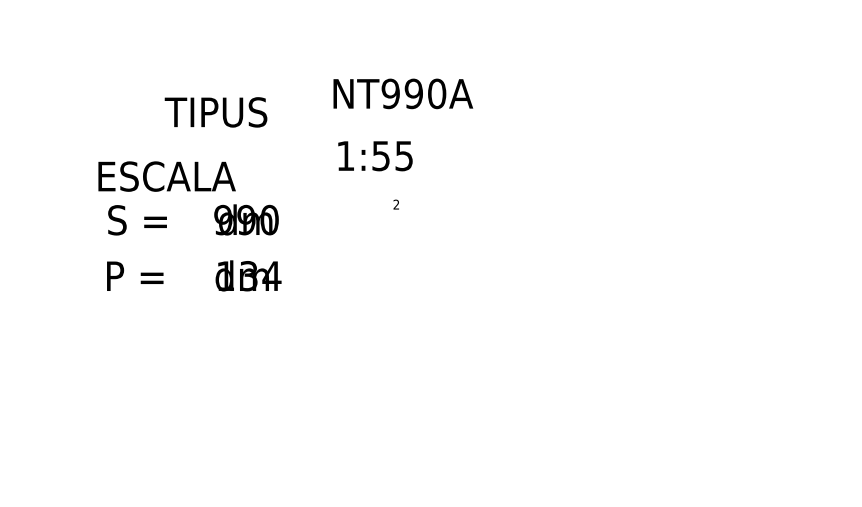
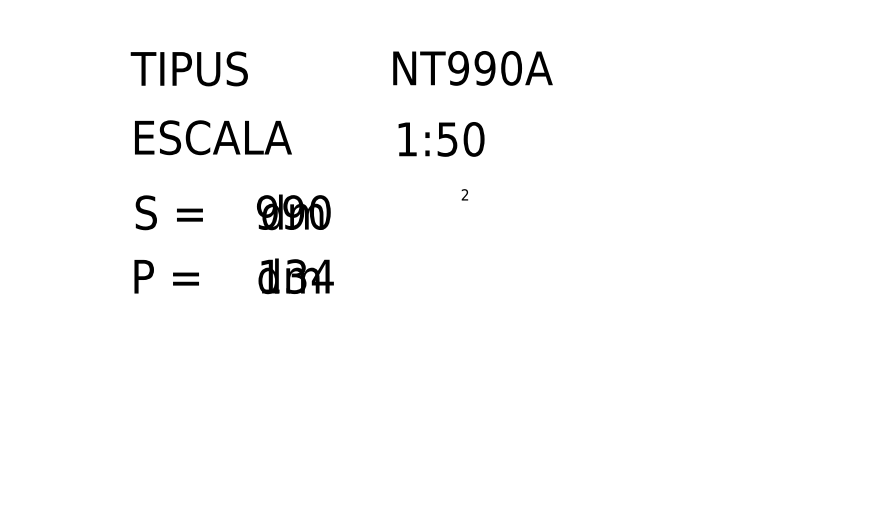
text: (215, 112) -> (188, 69), moved
text: (404, 155) -> (474, 138), 1:55 -> 1:50
text: (166, 176) -> (212, 137), moved

